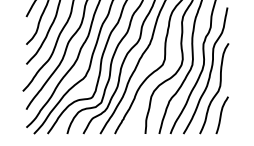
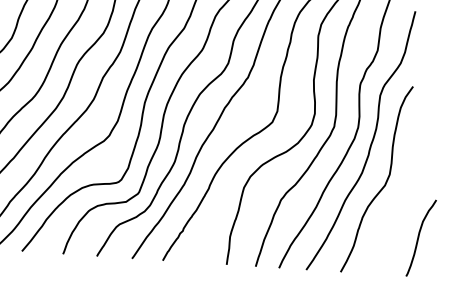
curve: (221, 115) -> (419, 238), moved

